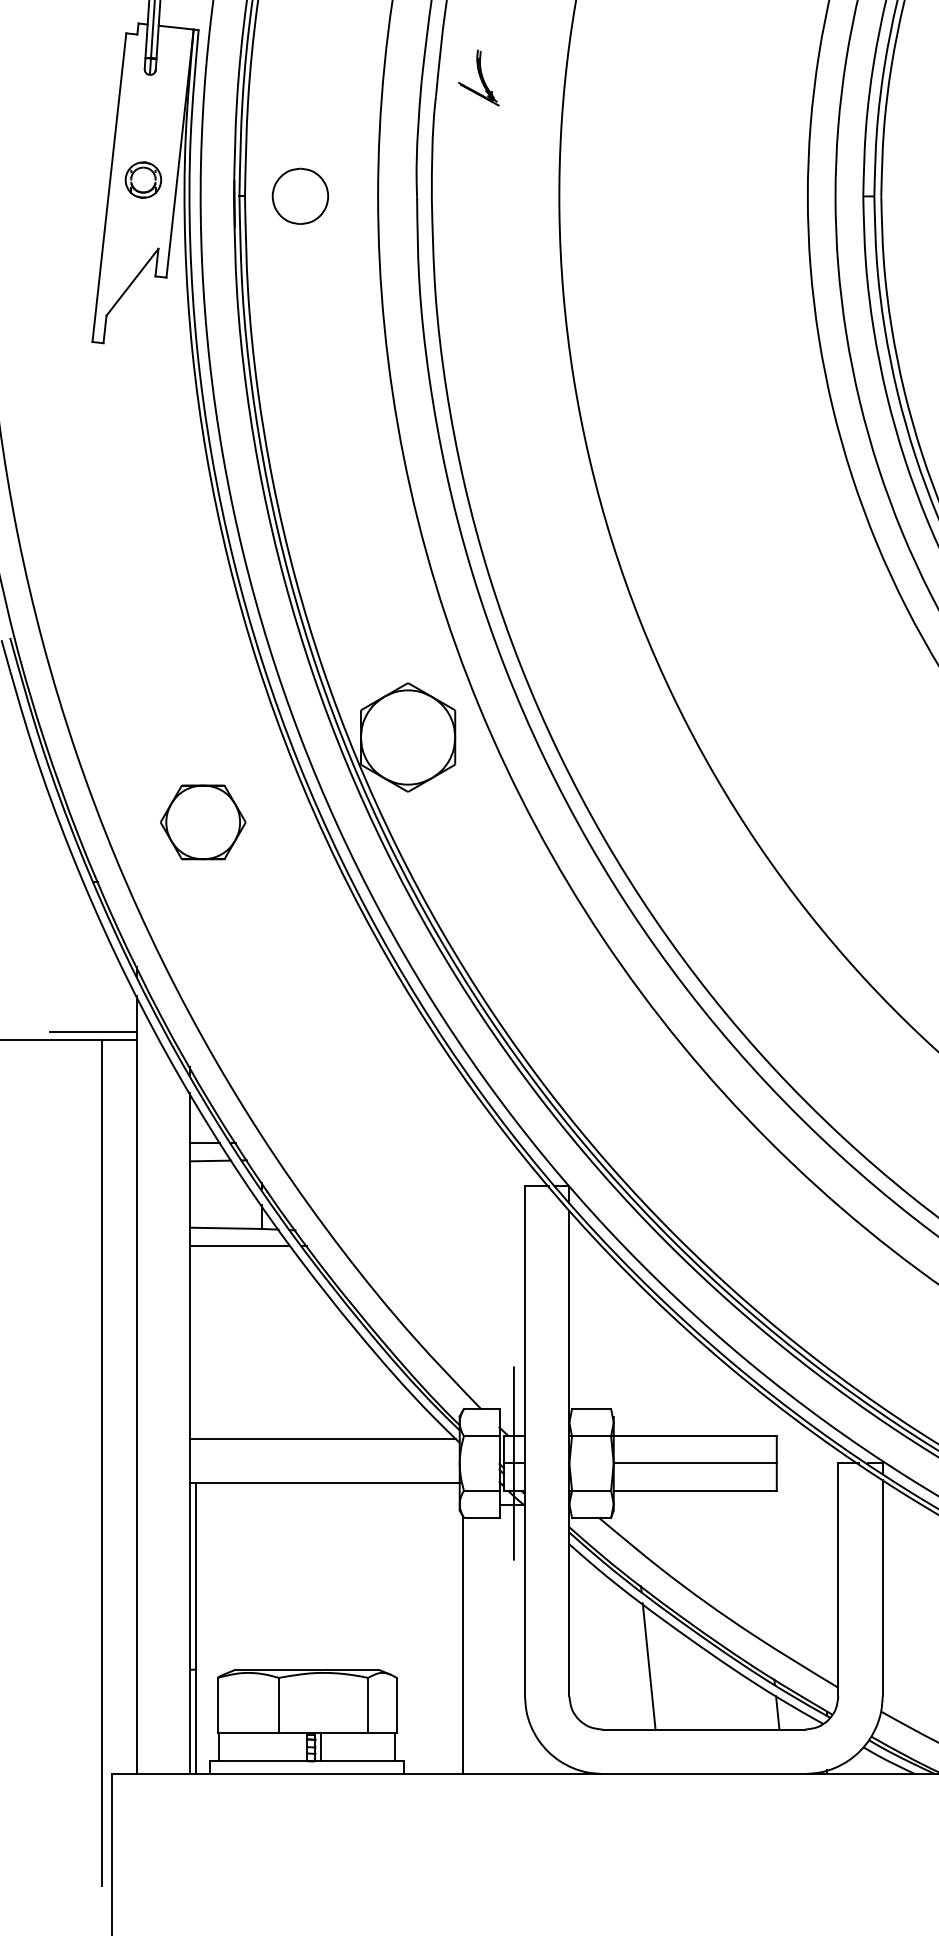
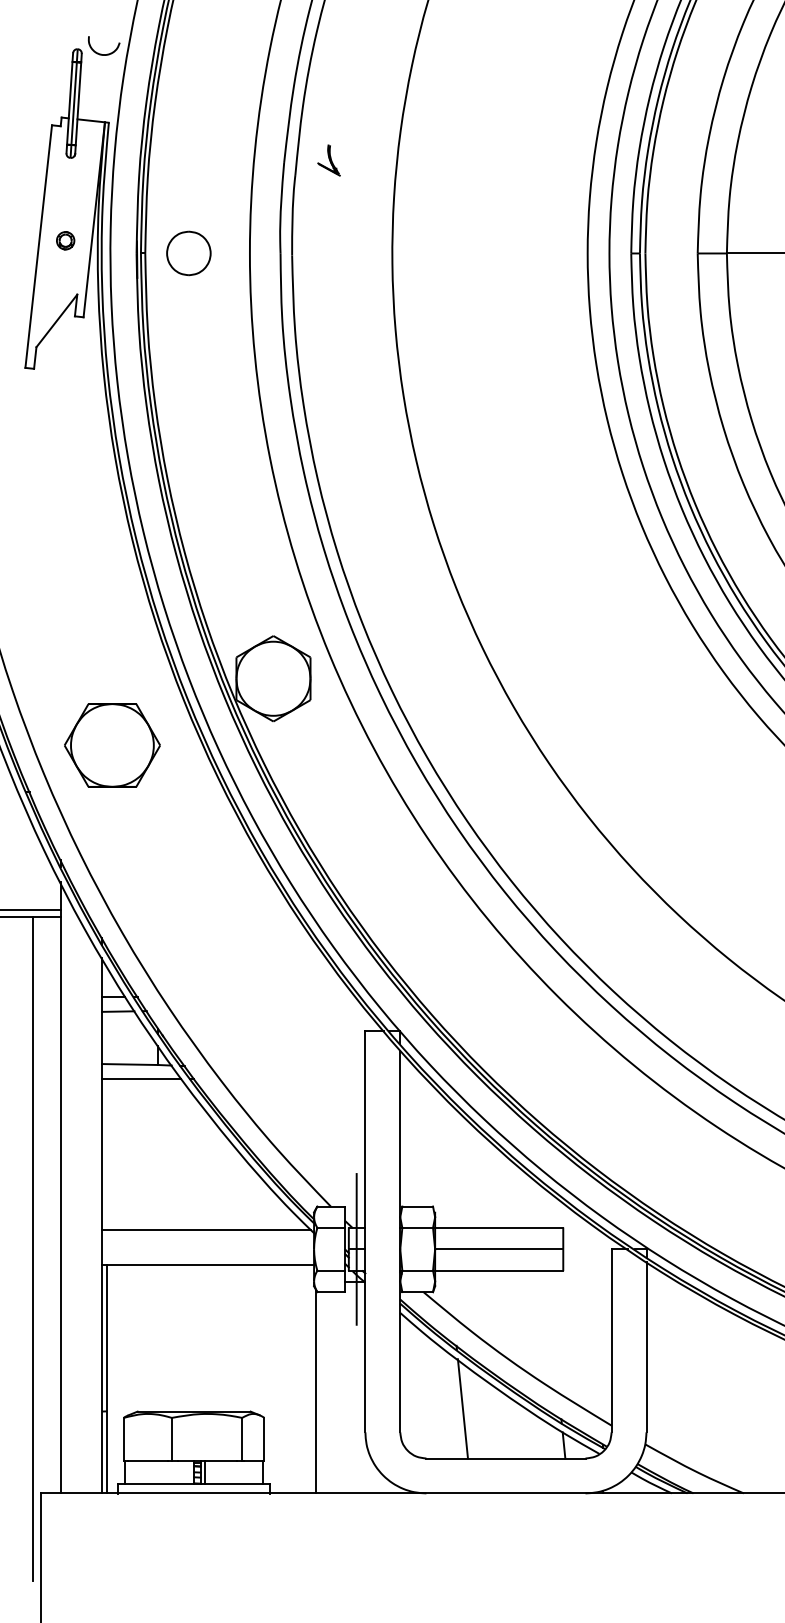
part: (478, 78) -> (328, 160), size x0.71
part: (143, 179) -> (65, 240), size x0.62
part: (203, 822) -> (112, 745), size x1.43

